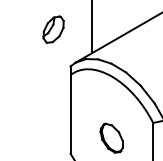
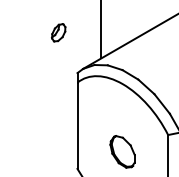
part: (53, 29) -> (58, 32), size x0.6

